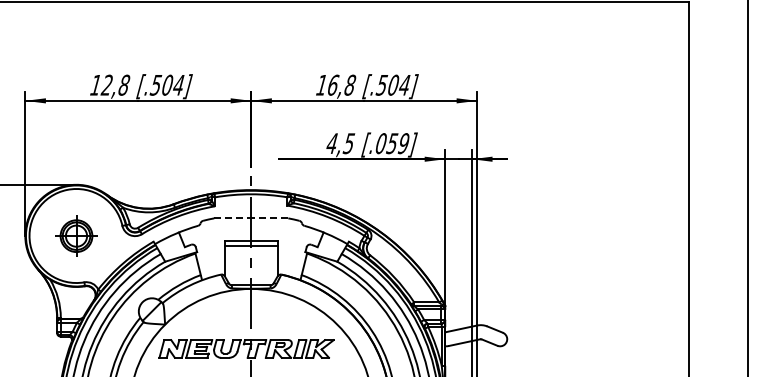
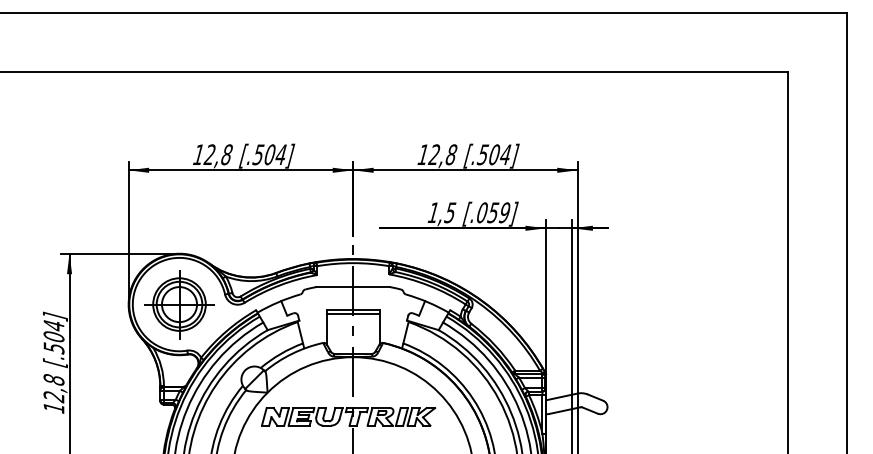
text: (332, 84) -> (433, 154), 16,8 -> 12,8
text: (332, 143) -> (433, 212), 4,5 -> 1,5
line: (251, 218) -> (353, 287), dashed -> solid
part: (76, 235) -> (179, 304), size x1.67

